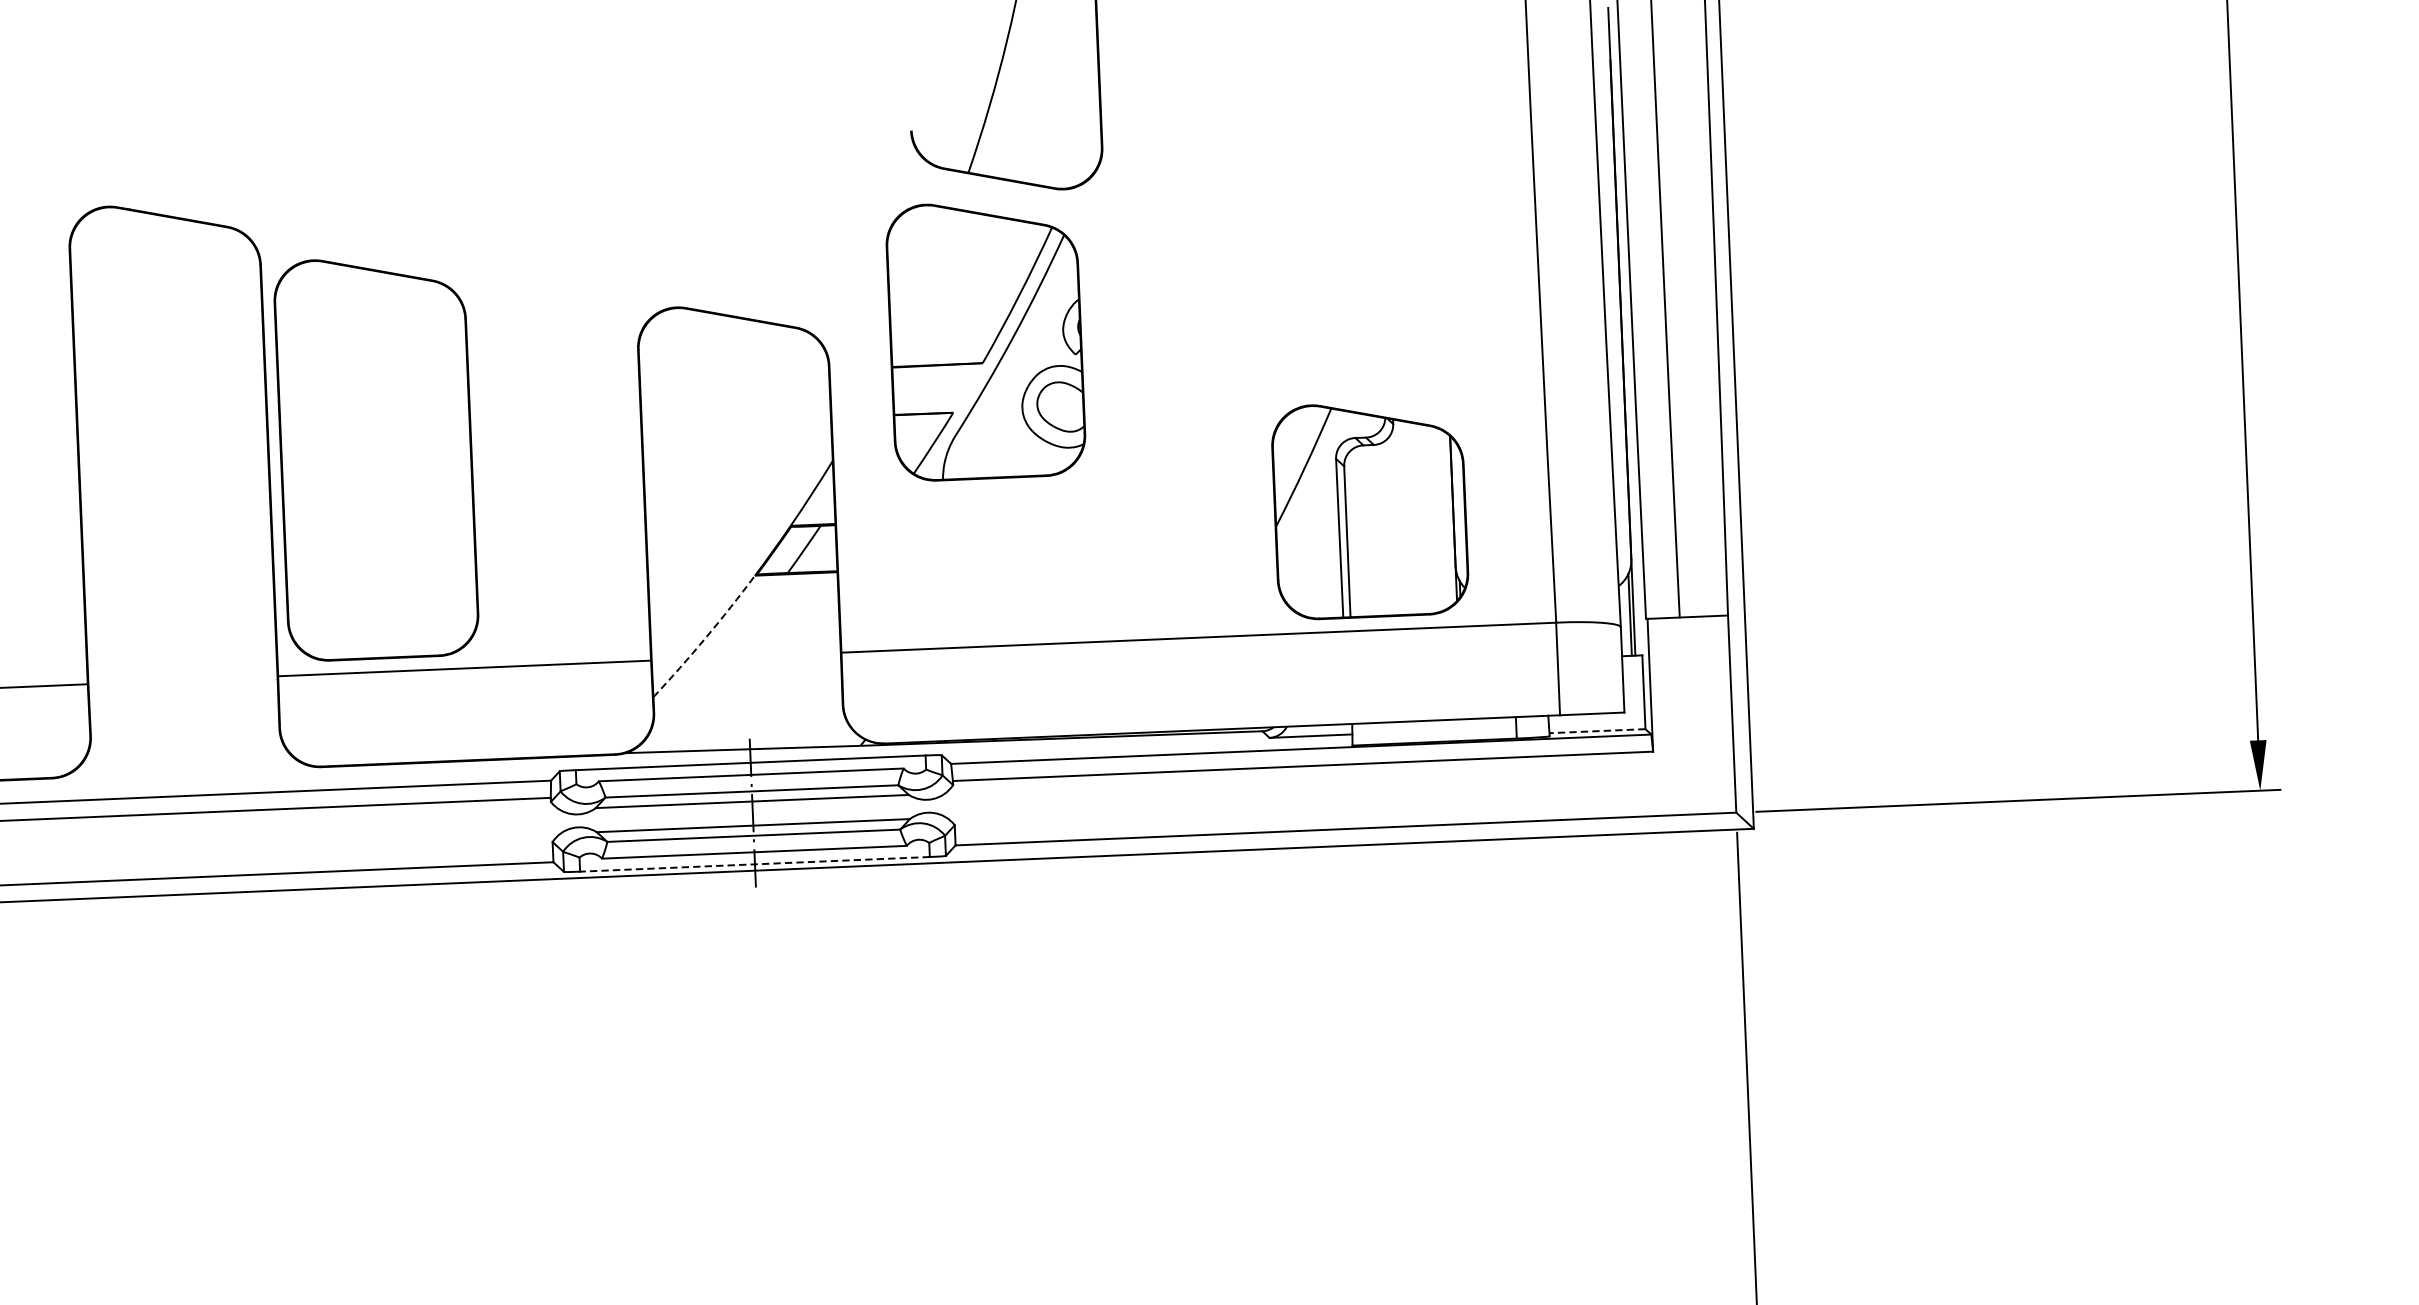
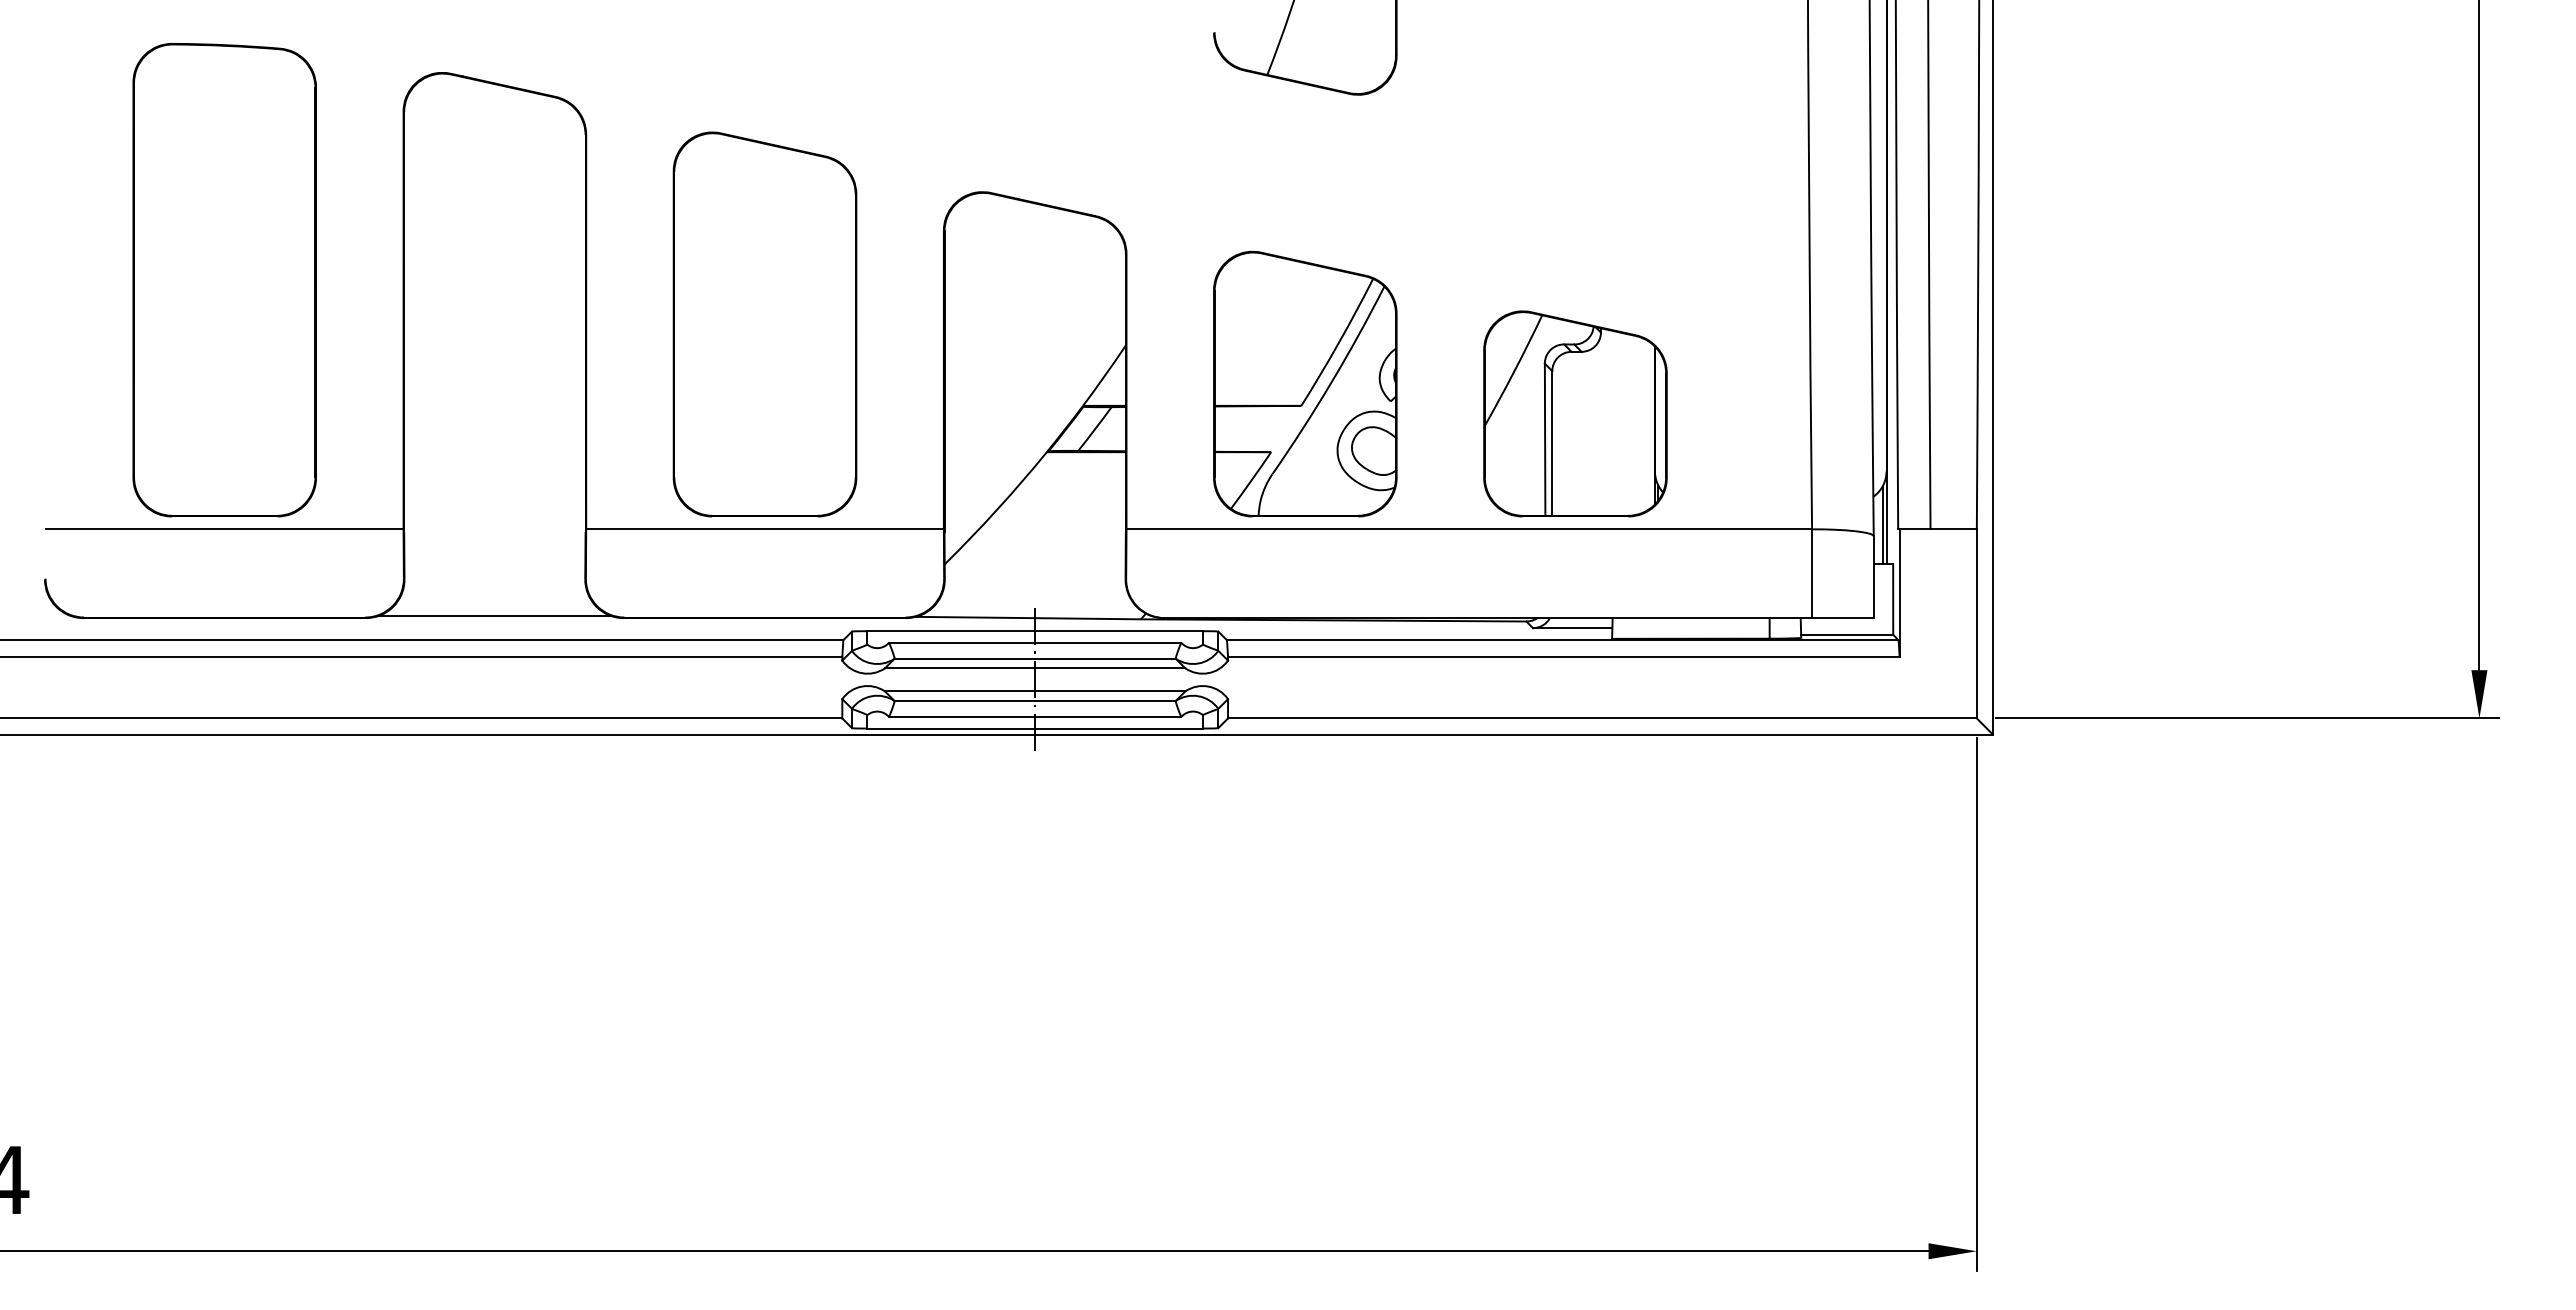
part: (986, 339) -> (1305, 383), moved
part: (375, 458) -> (764, 324), moved
part: (1370, 509) -> (1575, 413), moved
arc: (706, 637) -> (997, 509), dashed -> solid
line: (1596, 730) -> (1846, 634), dashed -> solid
line: (186, 771) -> (494, 616), added
line: (755, 864) -> (1035, 728), dashed -> solid

